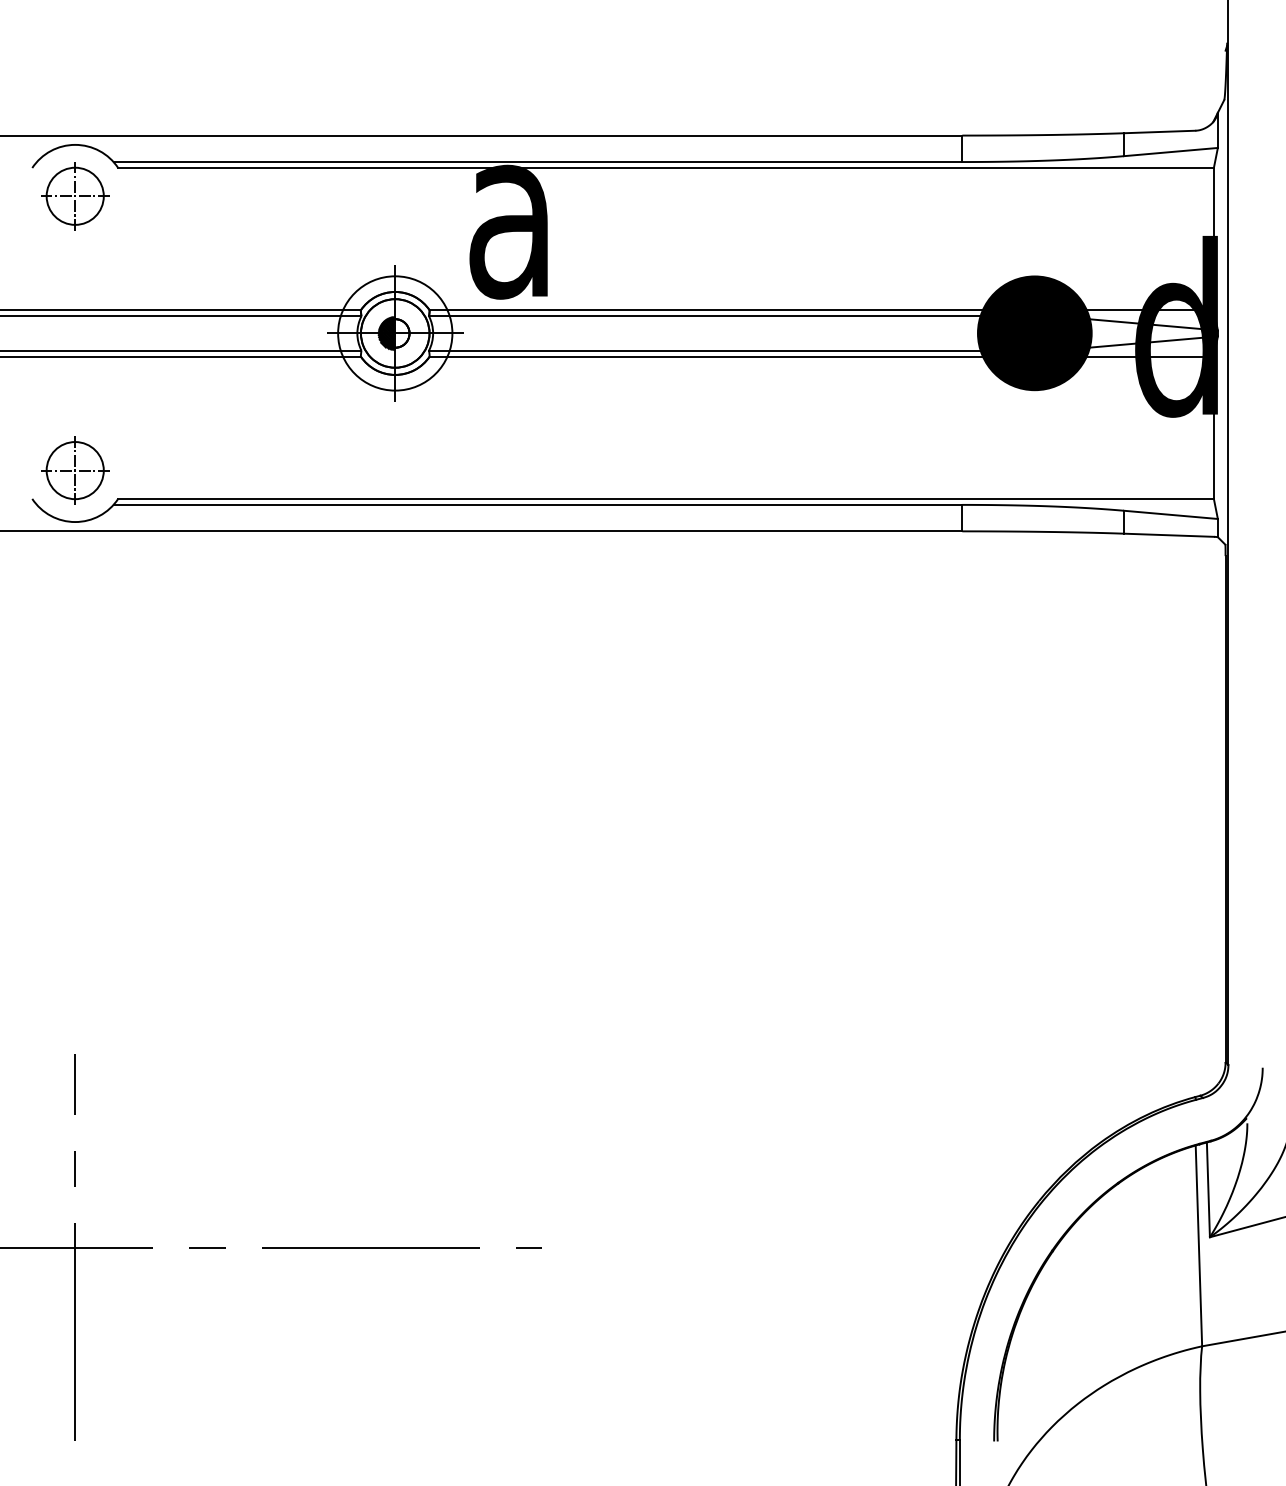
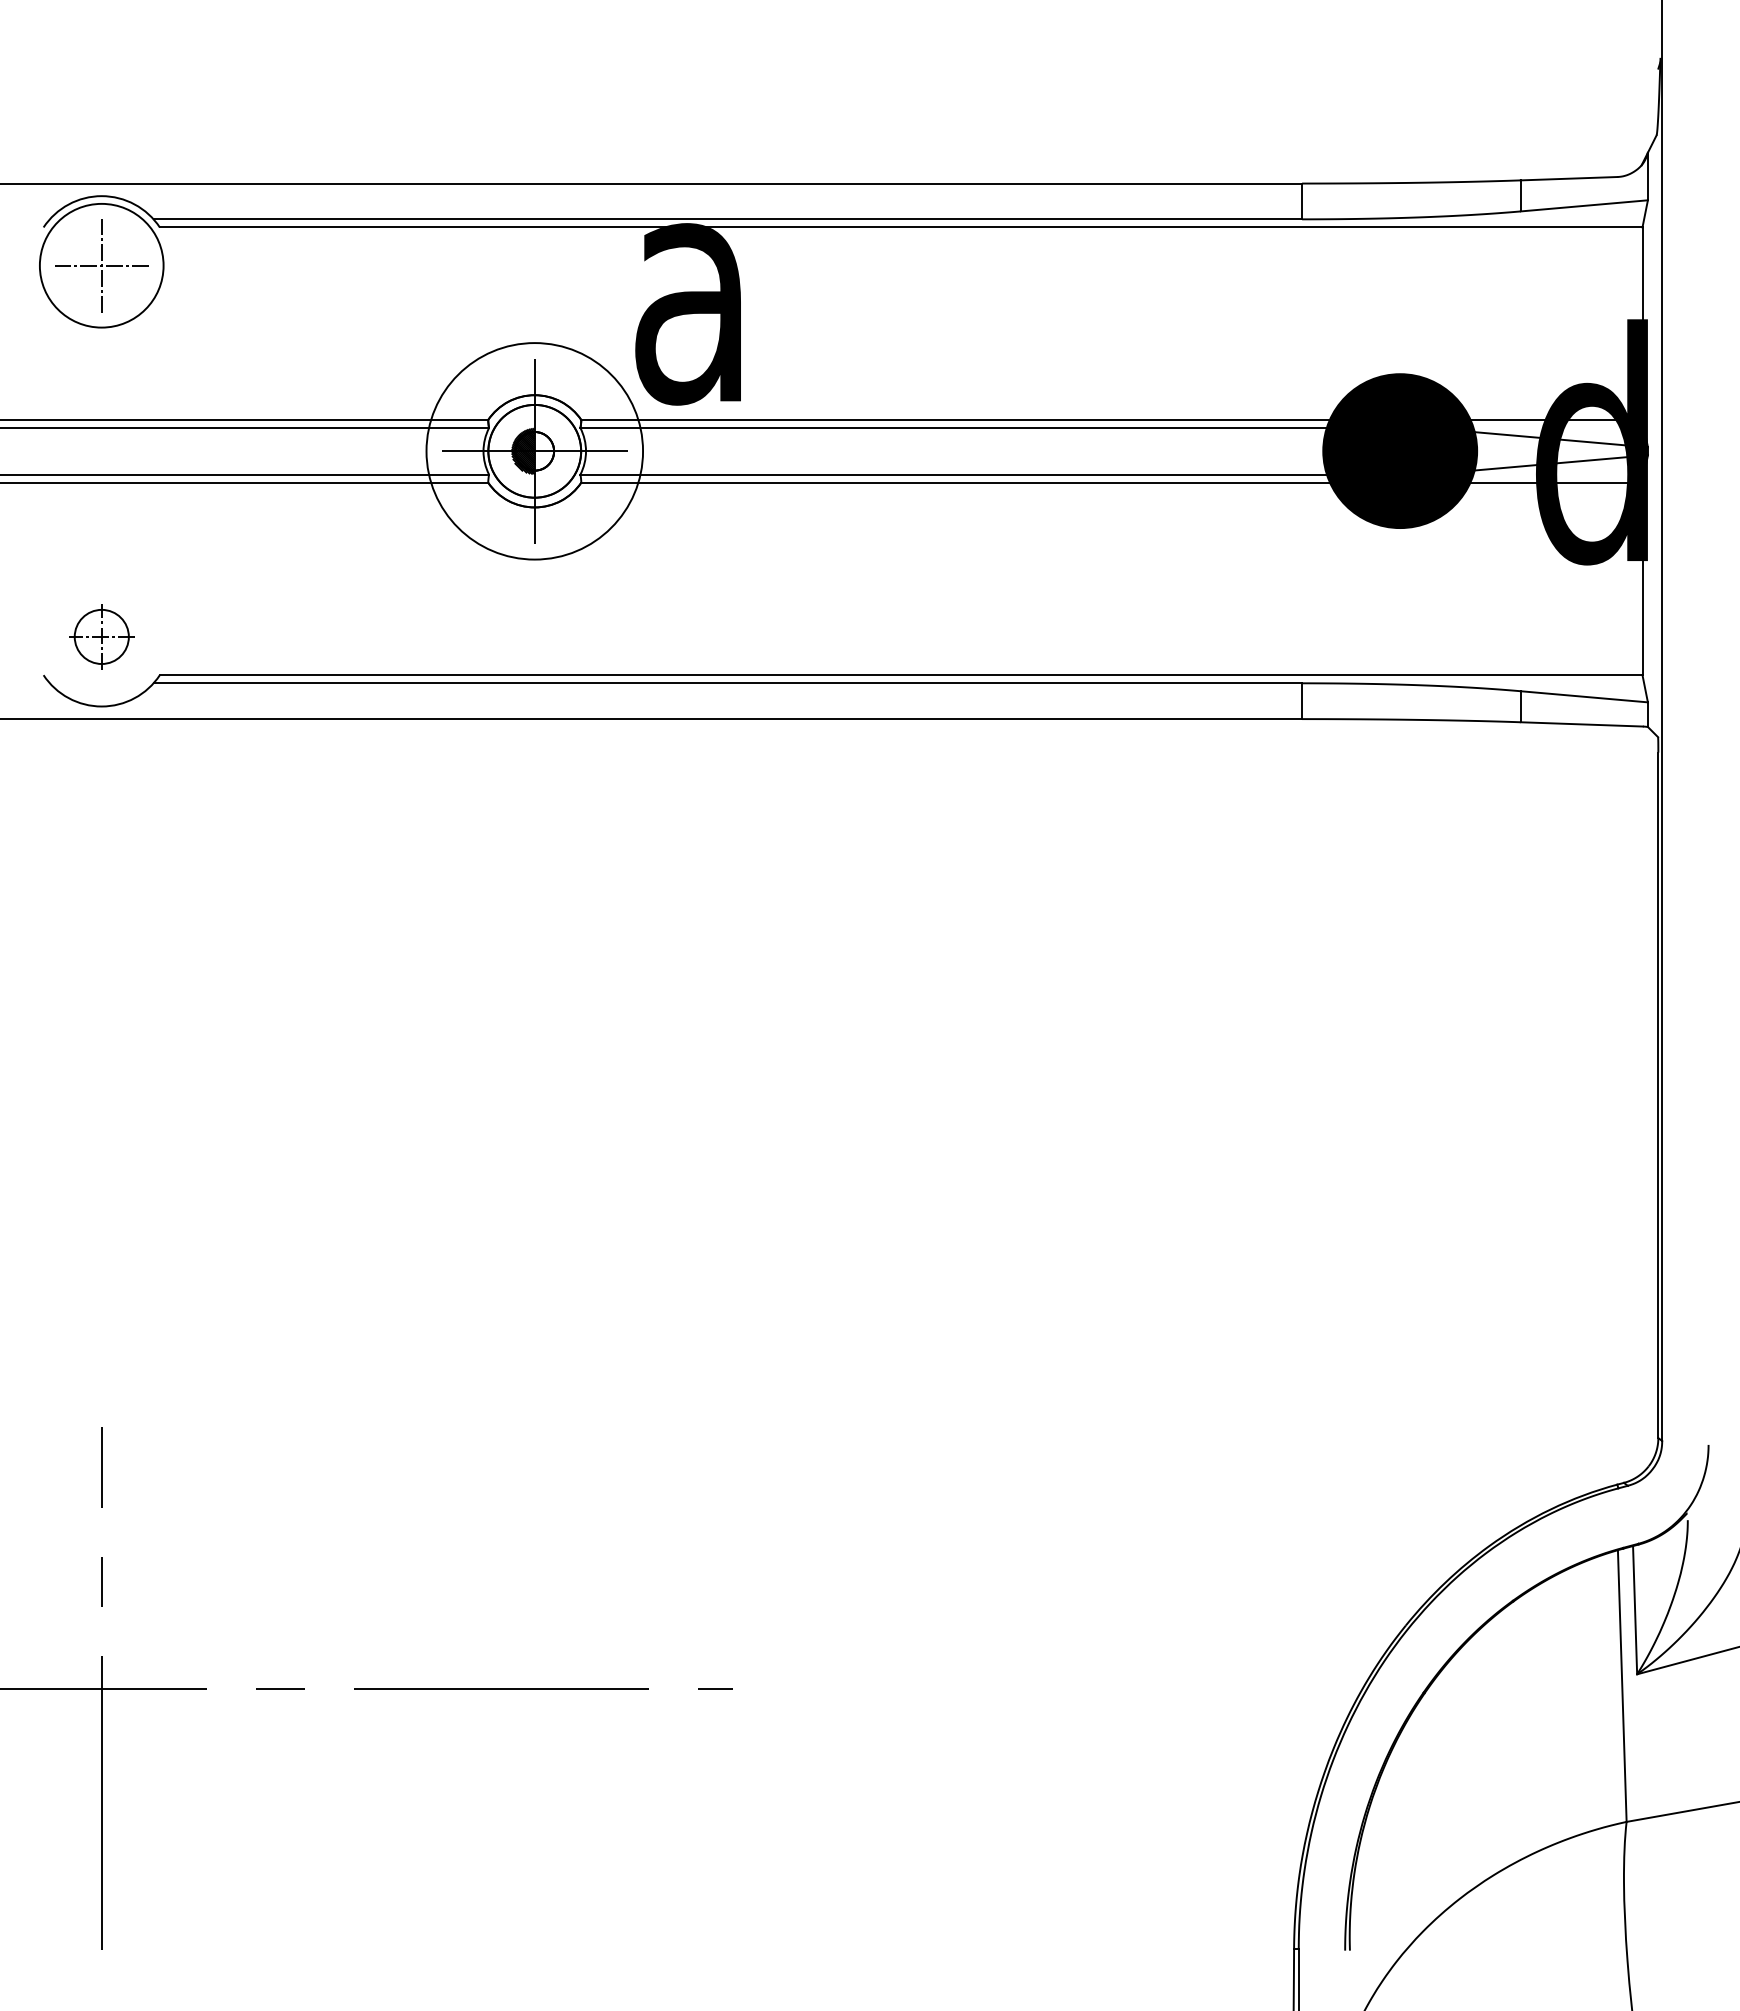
circle: (75, 196) -> (101, 265), size x1.6
circle: (395, 333) -> (534, 451), size x1.4
part: (75, 470) -> (101, 636), size x0.7

